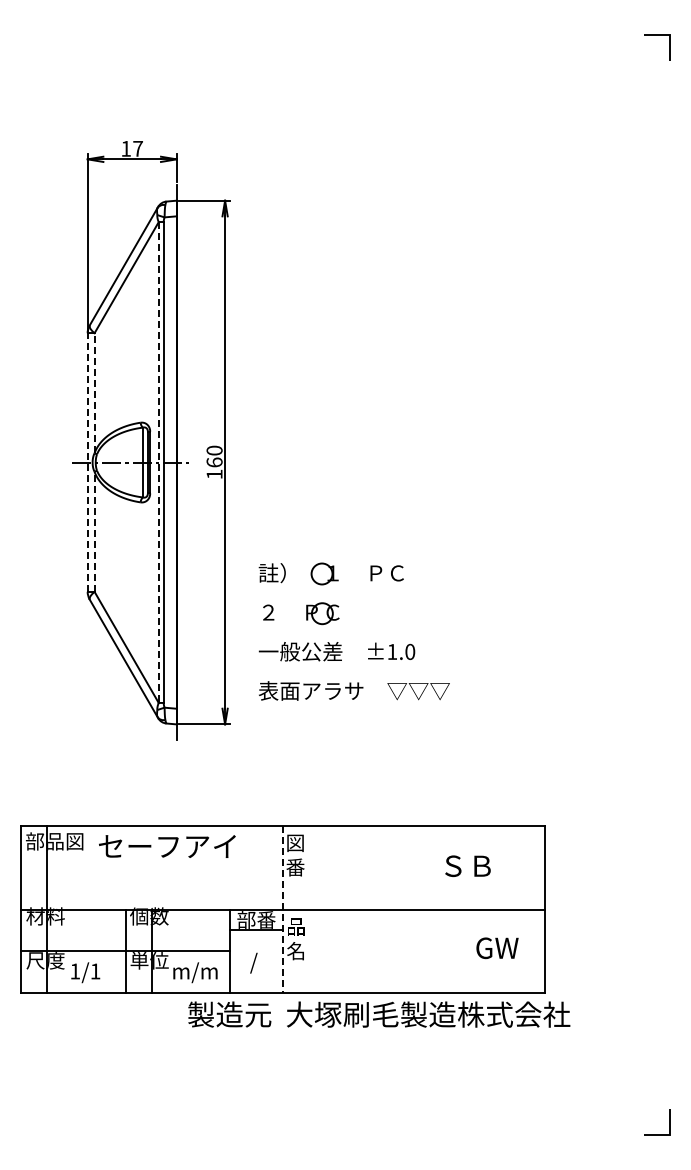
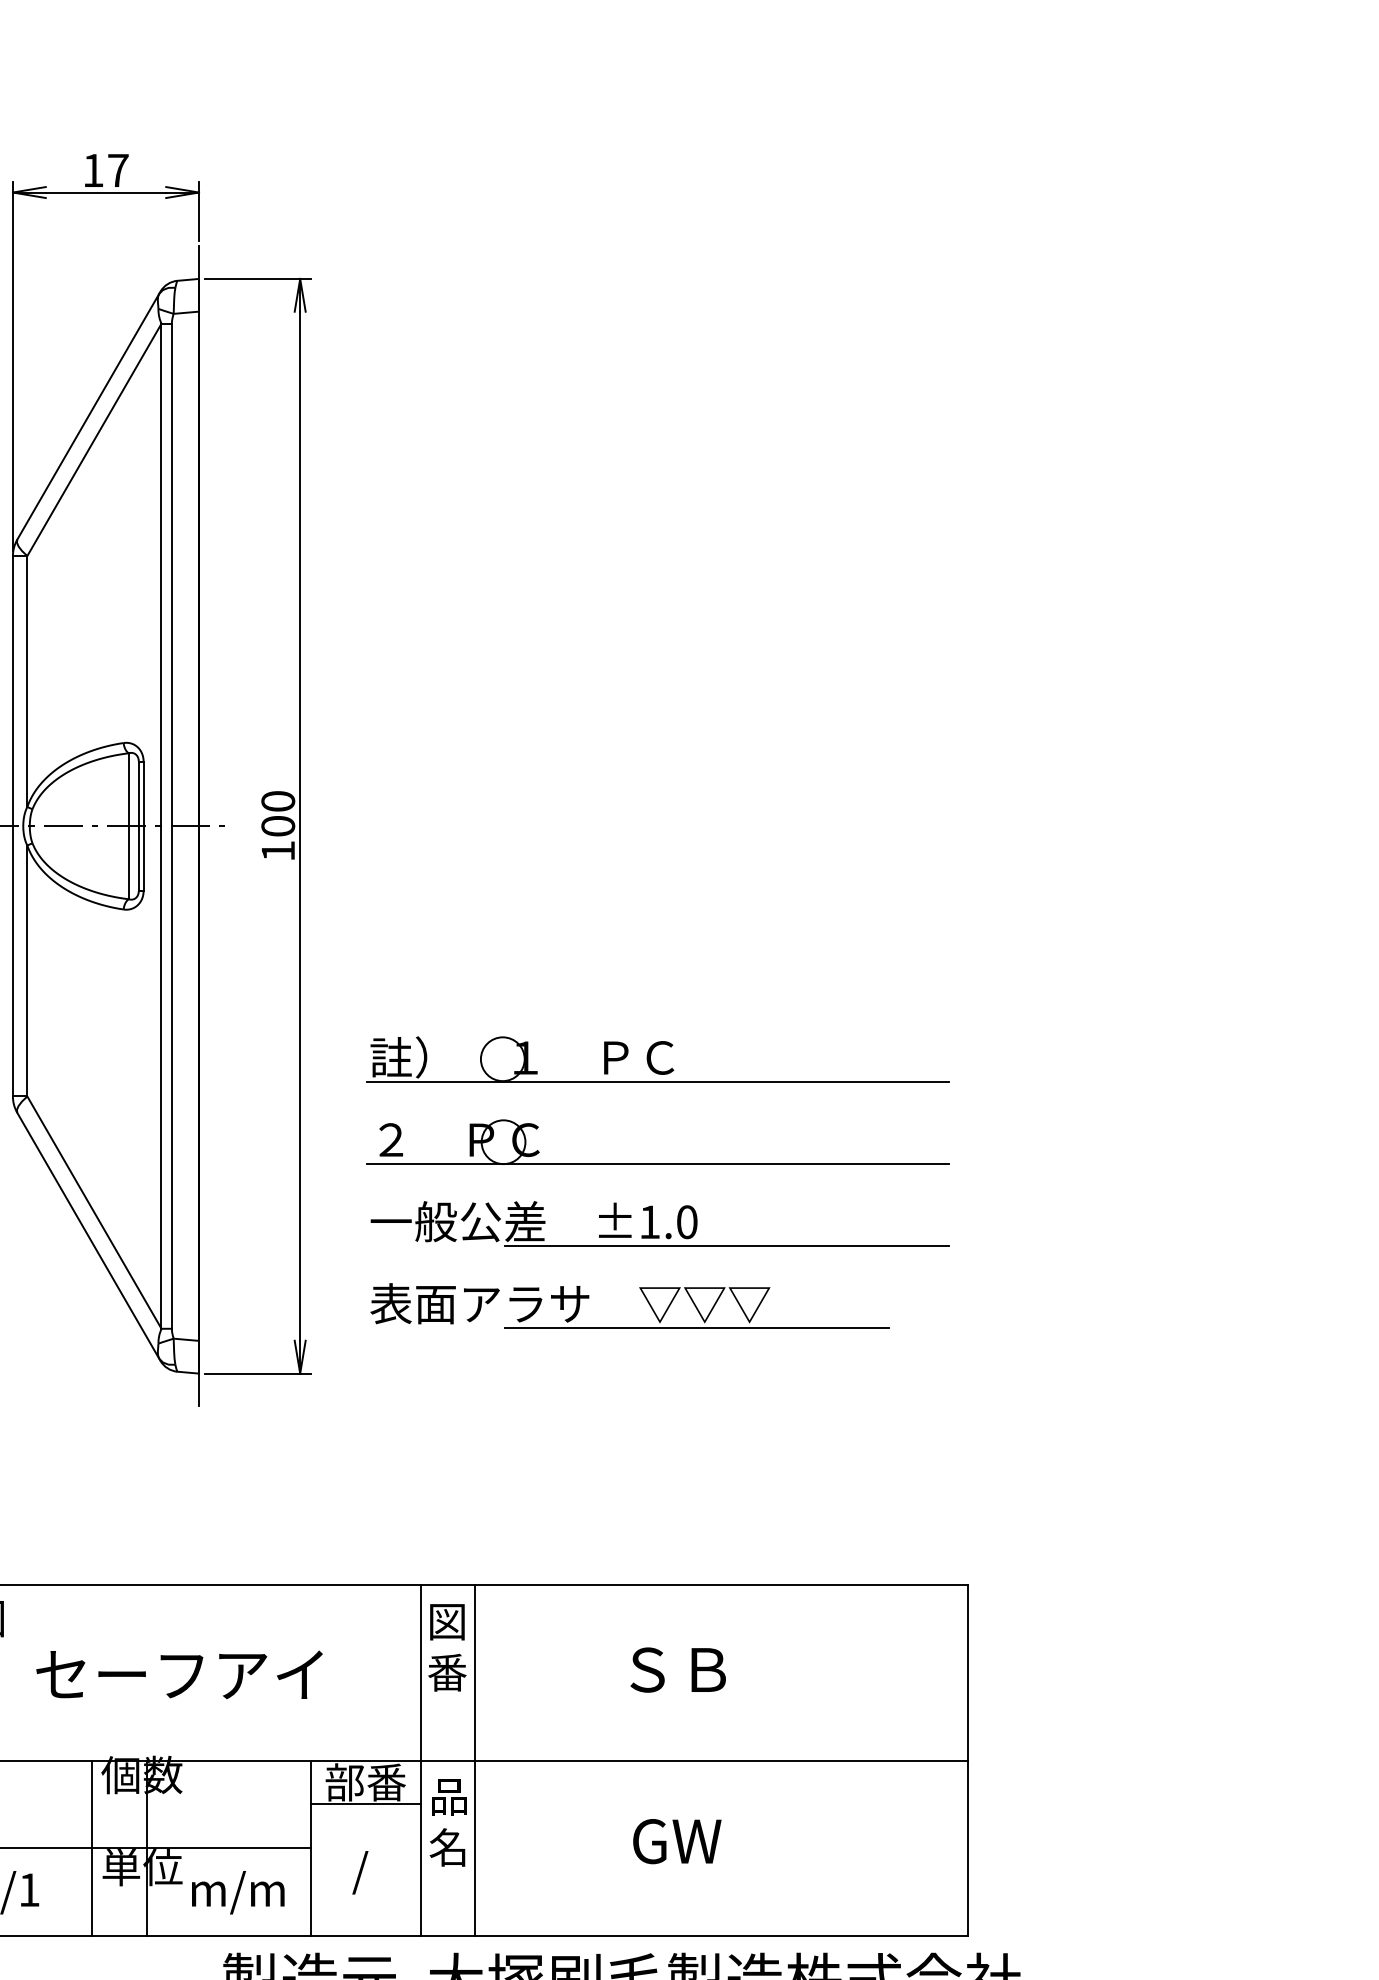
line: (94, 392) -> (27, 679), dashed -> solid
line: (87, 462) -> (12, 826), dashed -> solid
text: (214, 462) -> (278, 826), 160 -> 100
line: (158, 463) -> (160, 828), dashed -> solid
line: (94, 531) -> (27, 970), dashed -> solid
line: (396, 584) -> (658, 1081), added
line: (396, 624) -> (658, 1164), added
line: (429, 663) -> (727, 1246), added
line: (415, 702) -> (698, 1327), added
text: (167, 846) -> (179, 1674), moved
text: (467, 865) -> (677, 1668), moved
line: (282, 909) -> (420, 1760), dashed -> solid
line: (308, 909) -> (474, 1760), added
text: (497, 948) -> (677, 1842), moved

